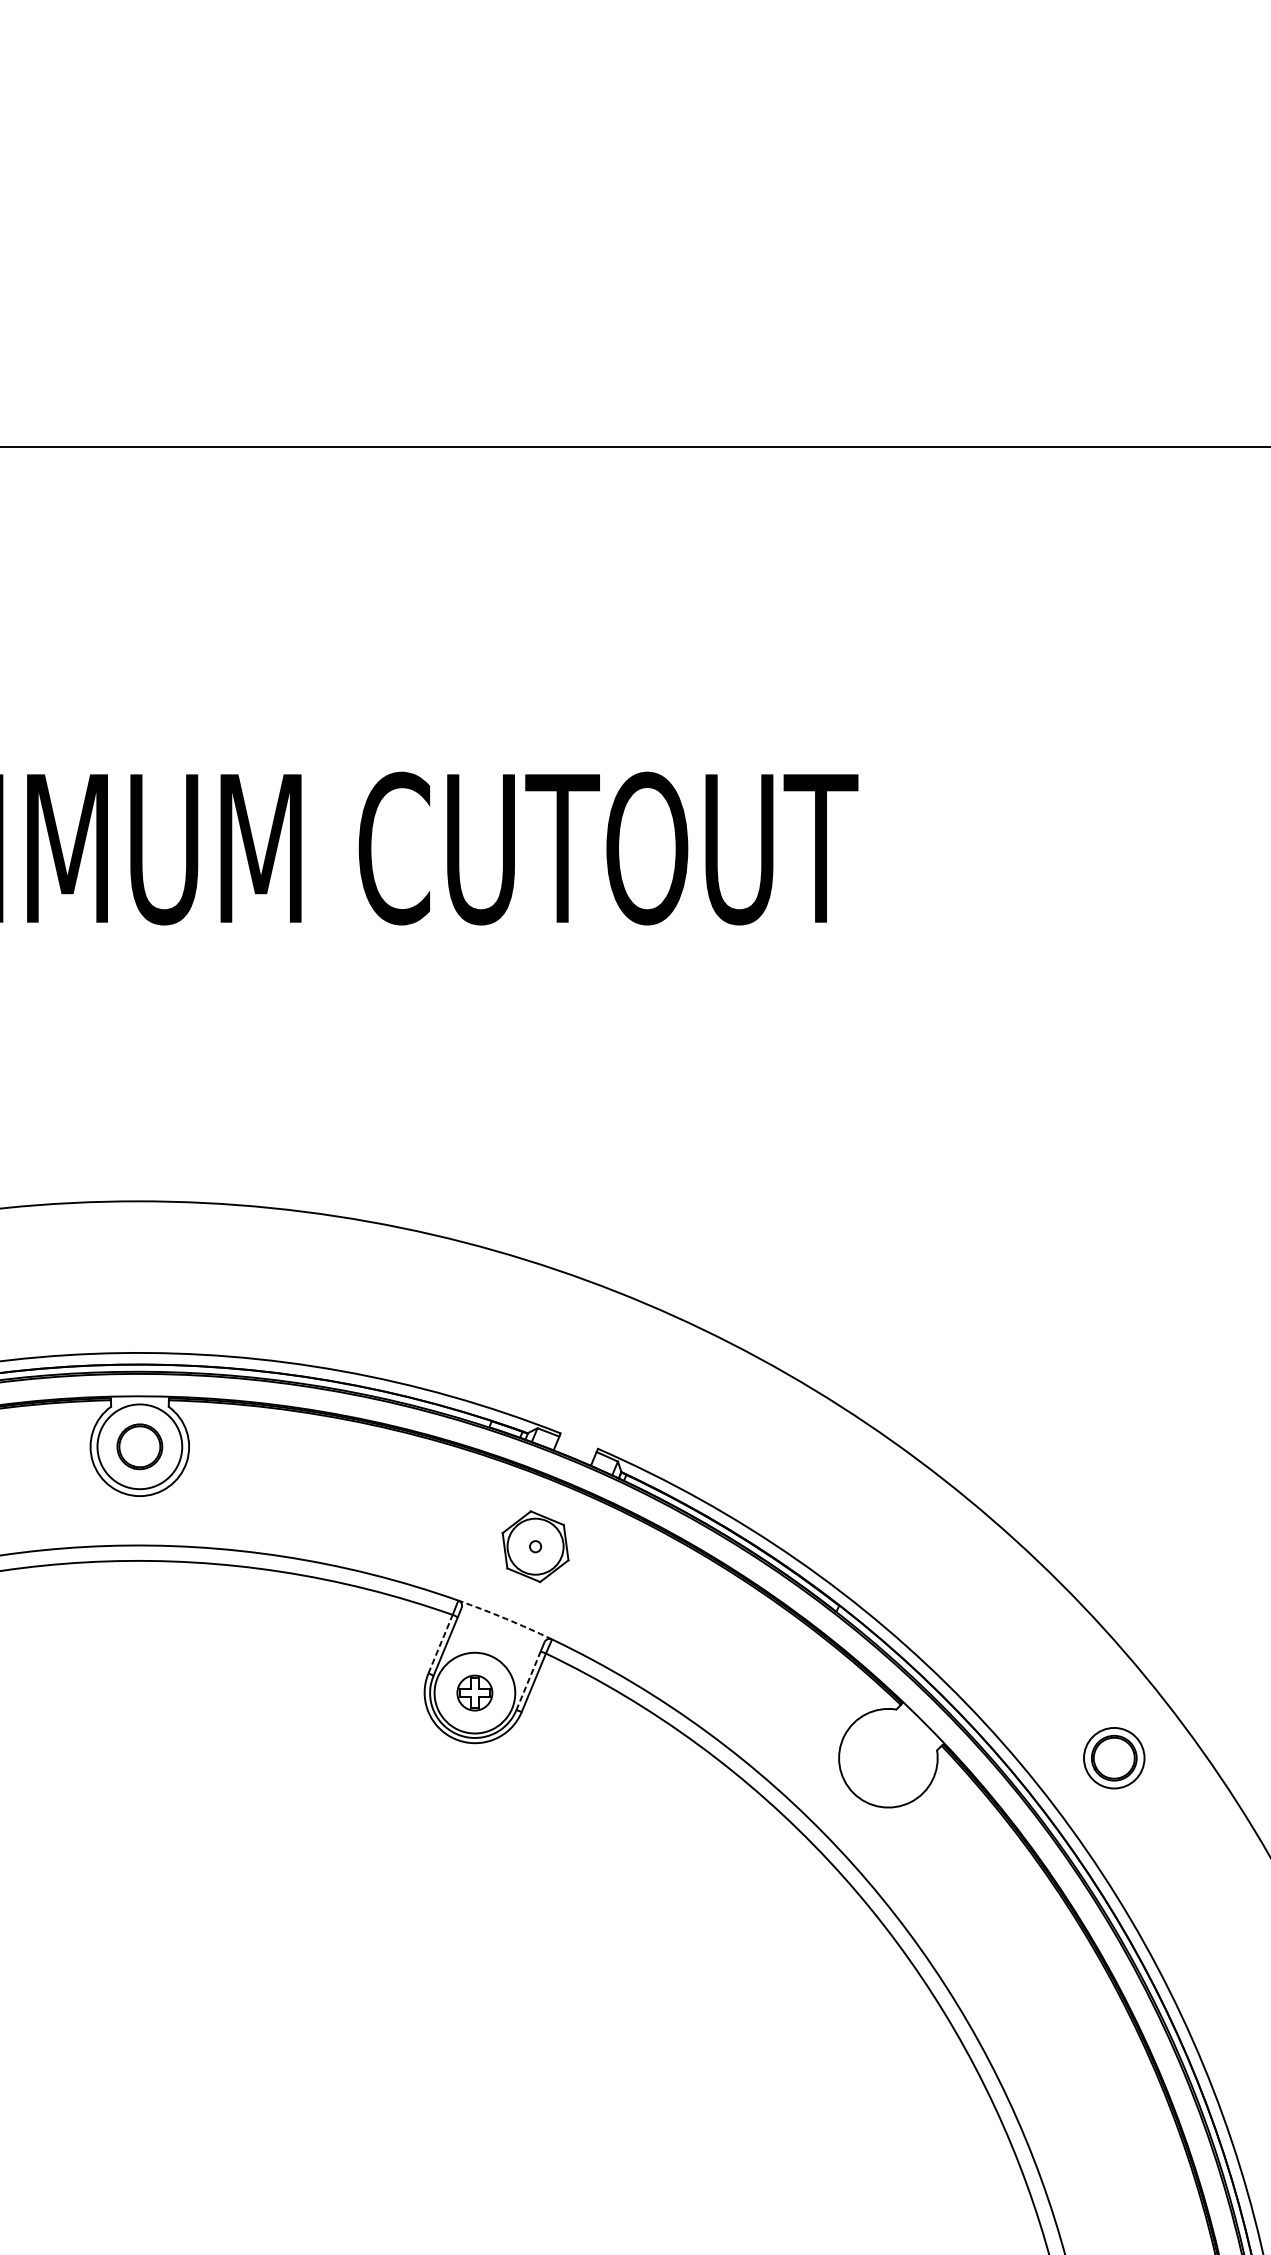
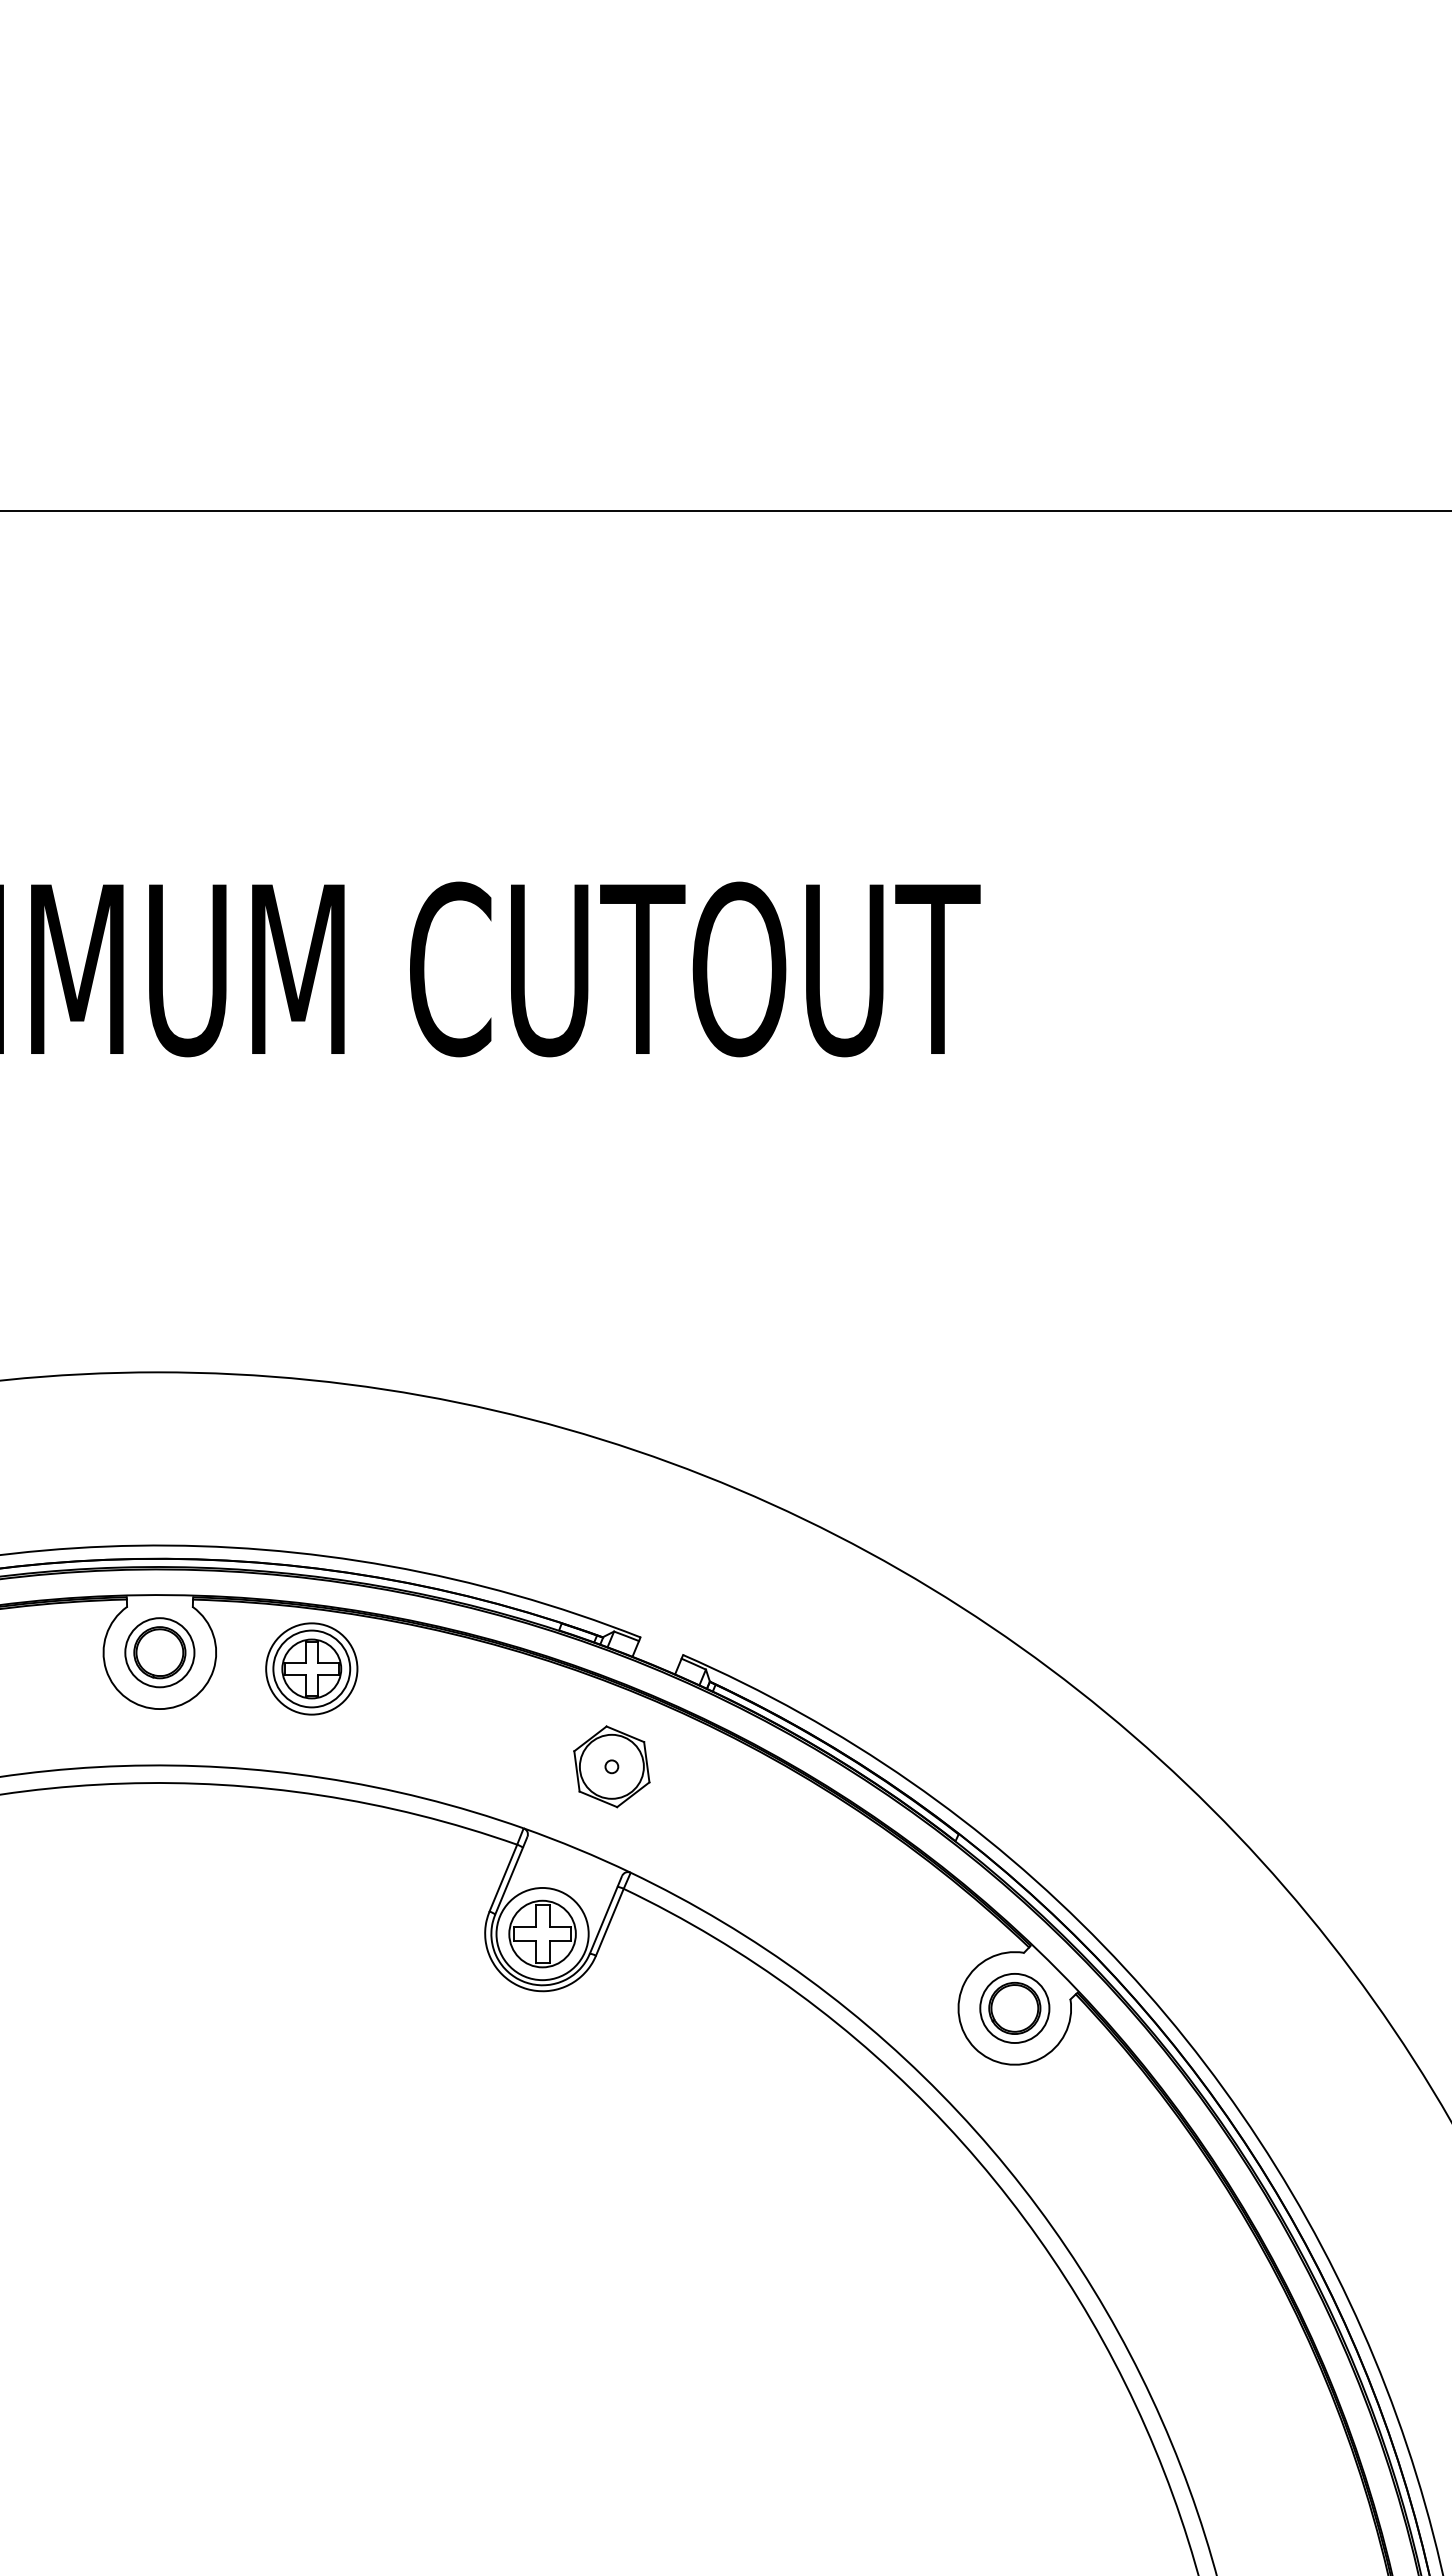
circle: (139, 1446) -> (159, 1652), size x0.71
part: (272, 1460) -> (311, 1668), added
arc: (505, 1619) -> (577, 1849), dashed -> solid
line: (440, 1643) -> (503, 1877), dashed -> solid
line: (528, 1680) -> (603, 1919), dashed -> solid
part: (474, 1692) -> (542, 1933), size x1.67
part: (1113, 1758) -> (1014, 2008), moved

